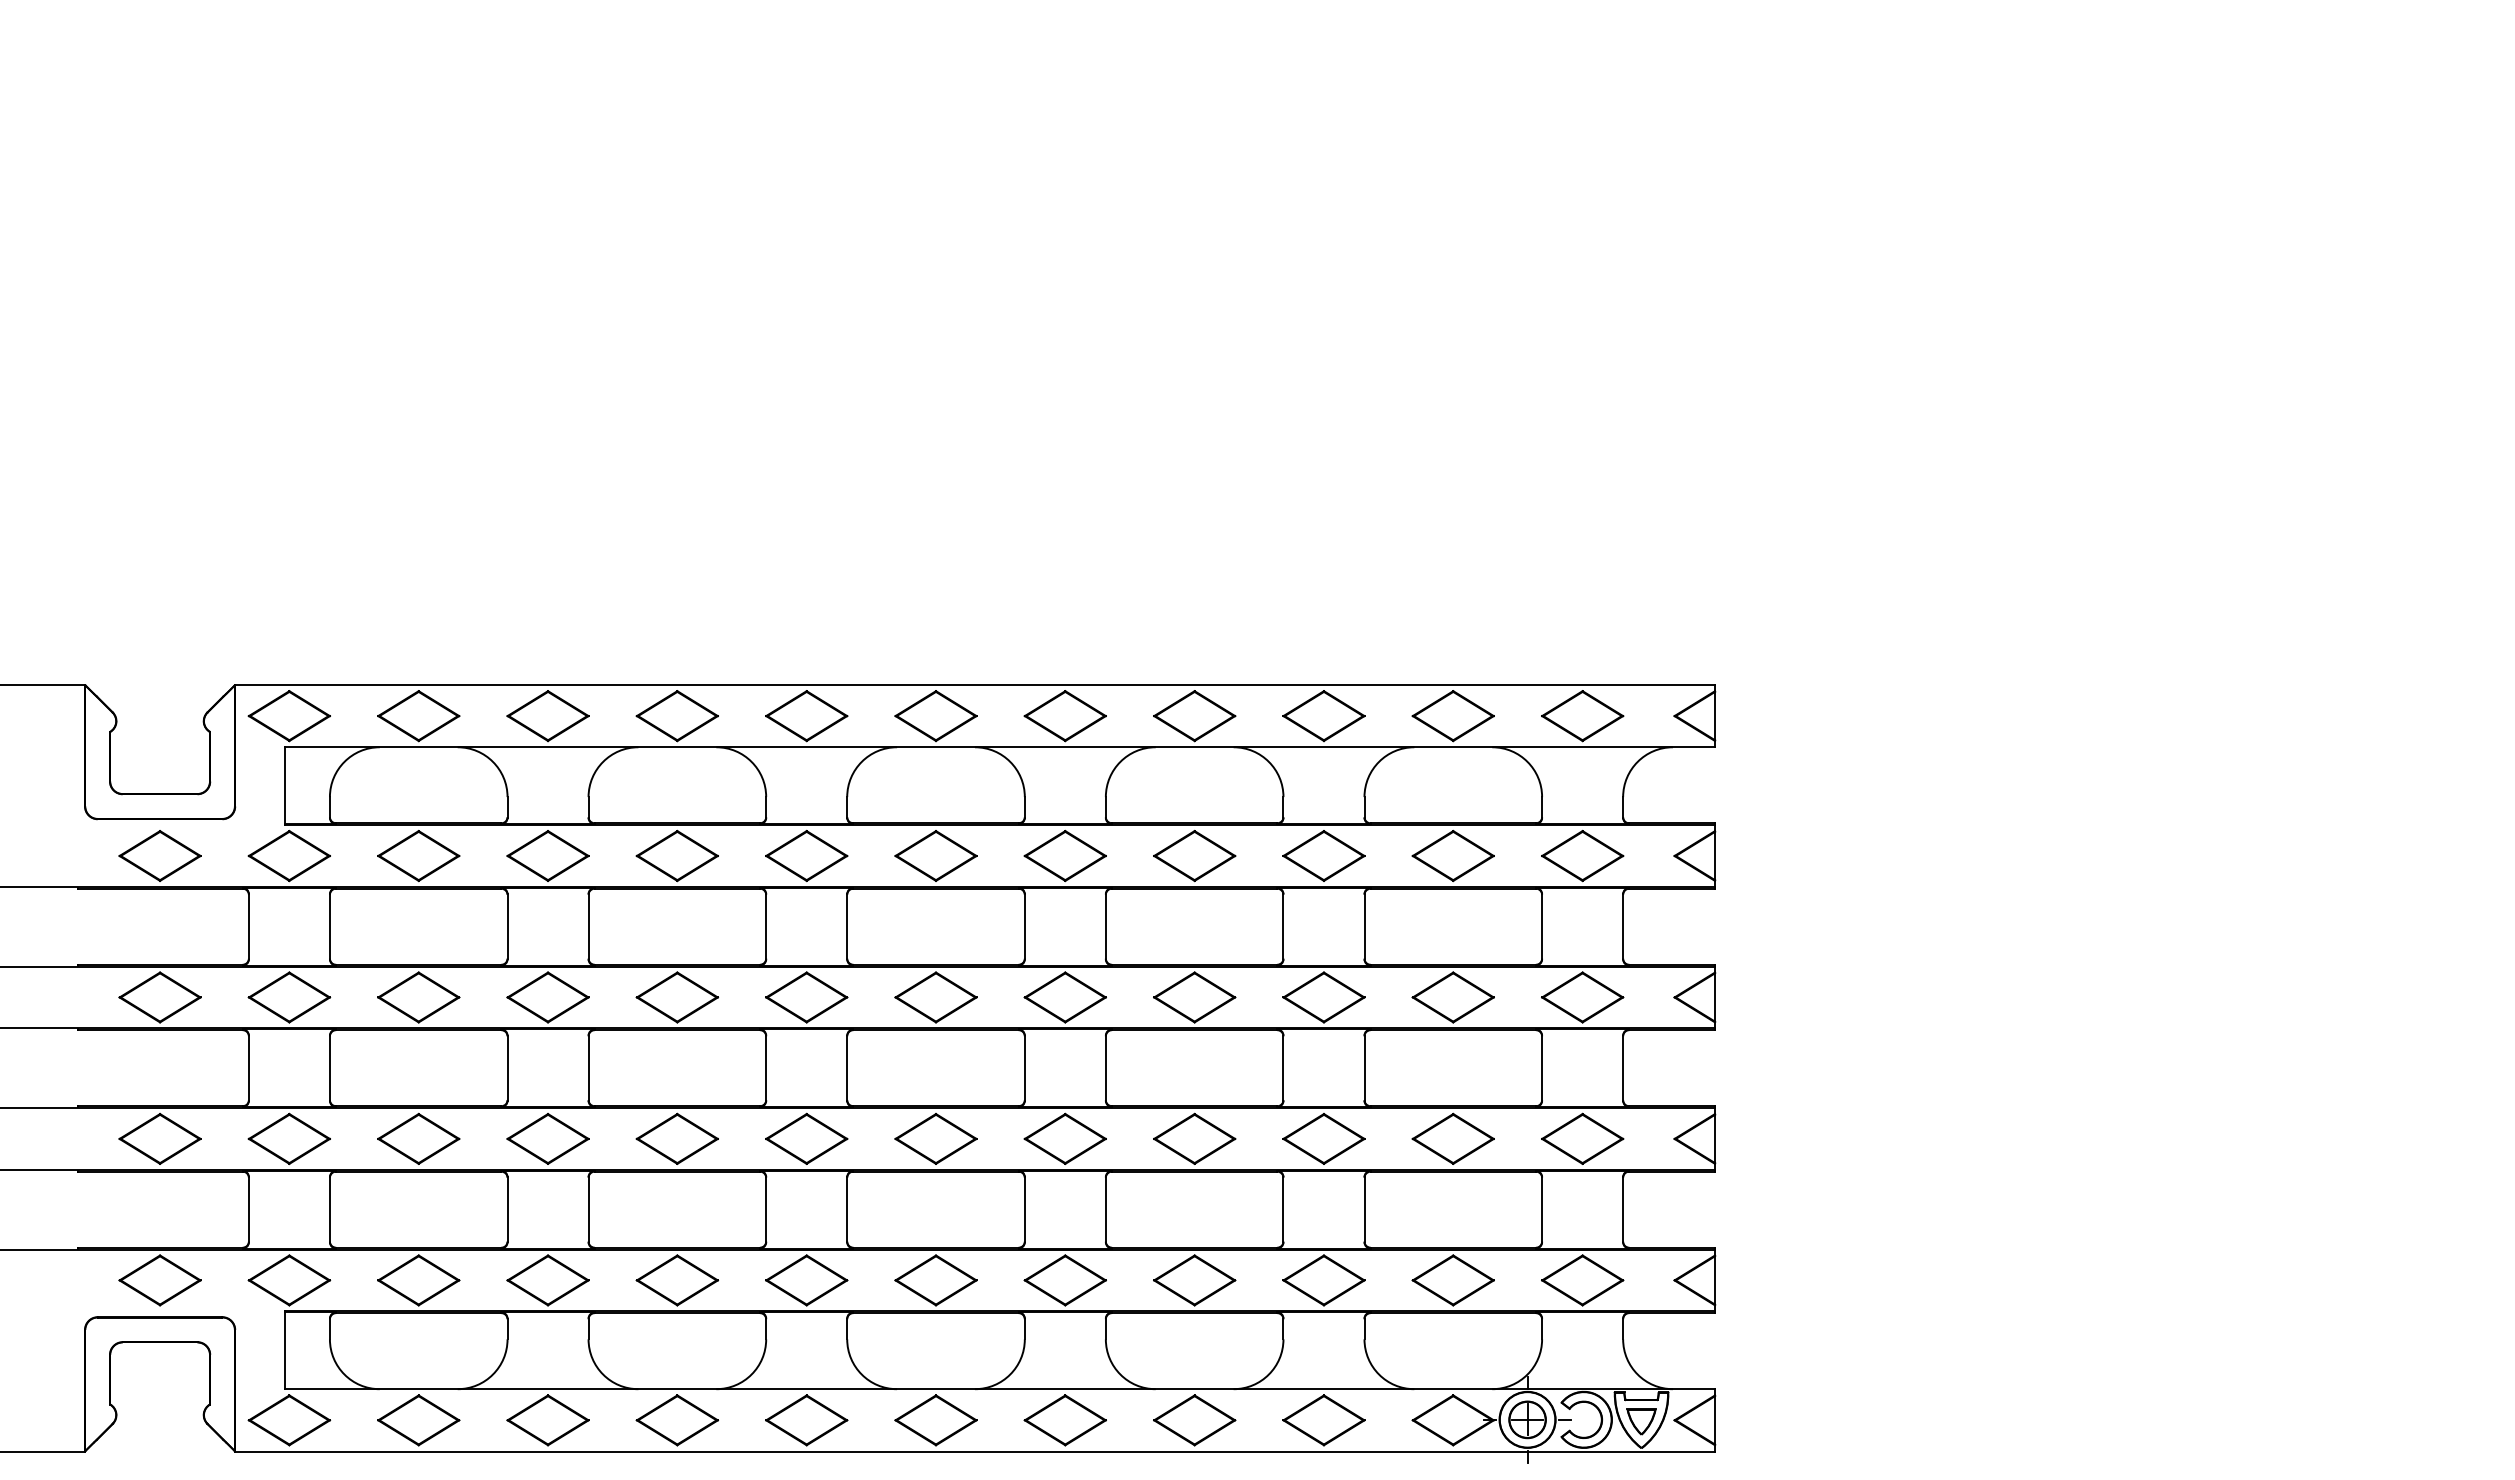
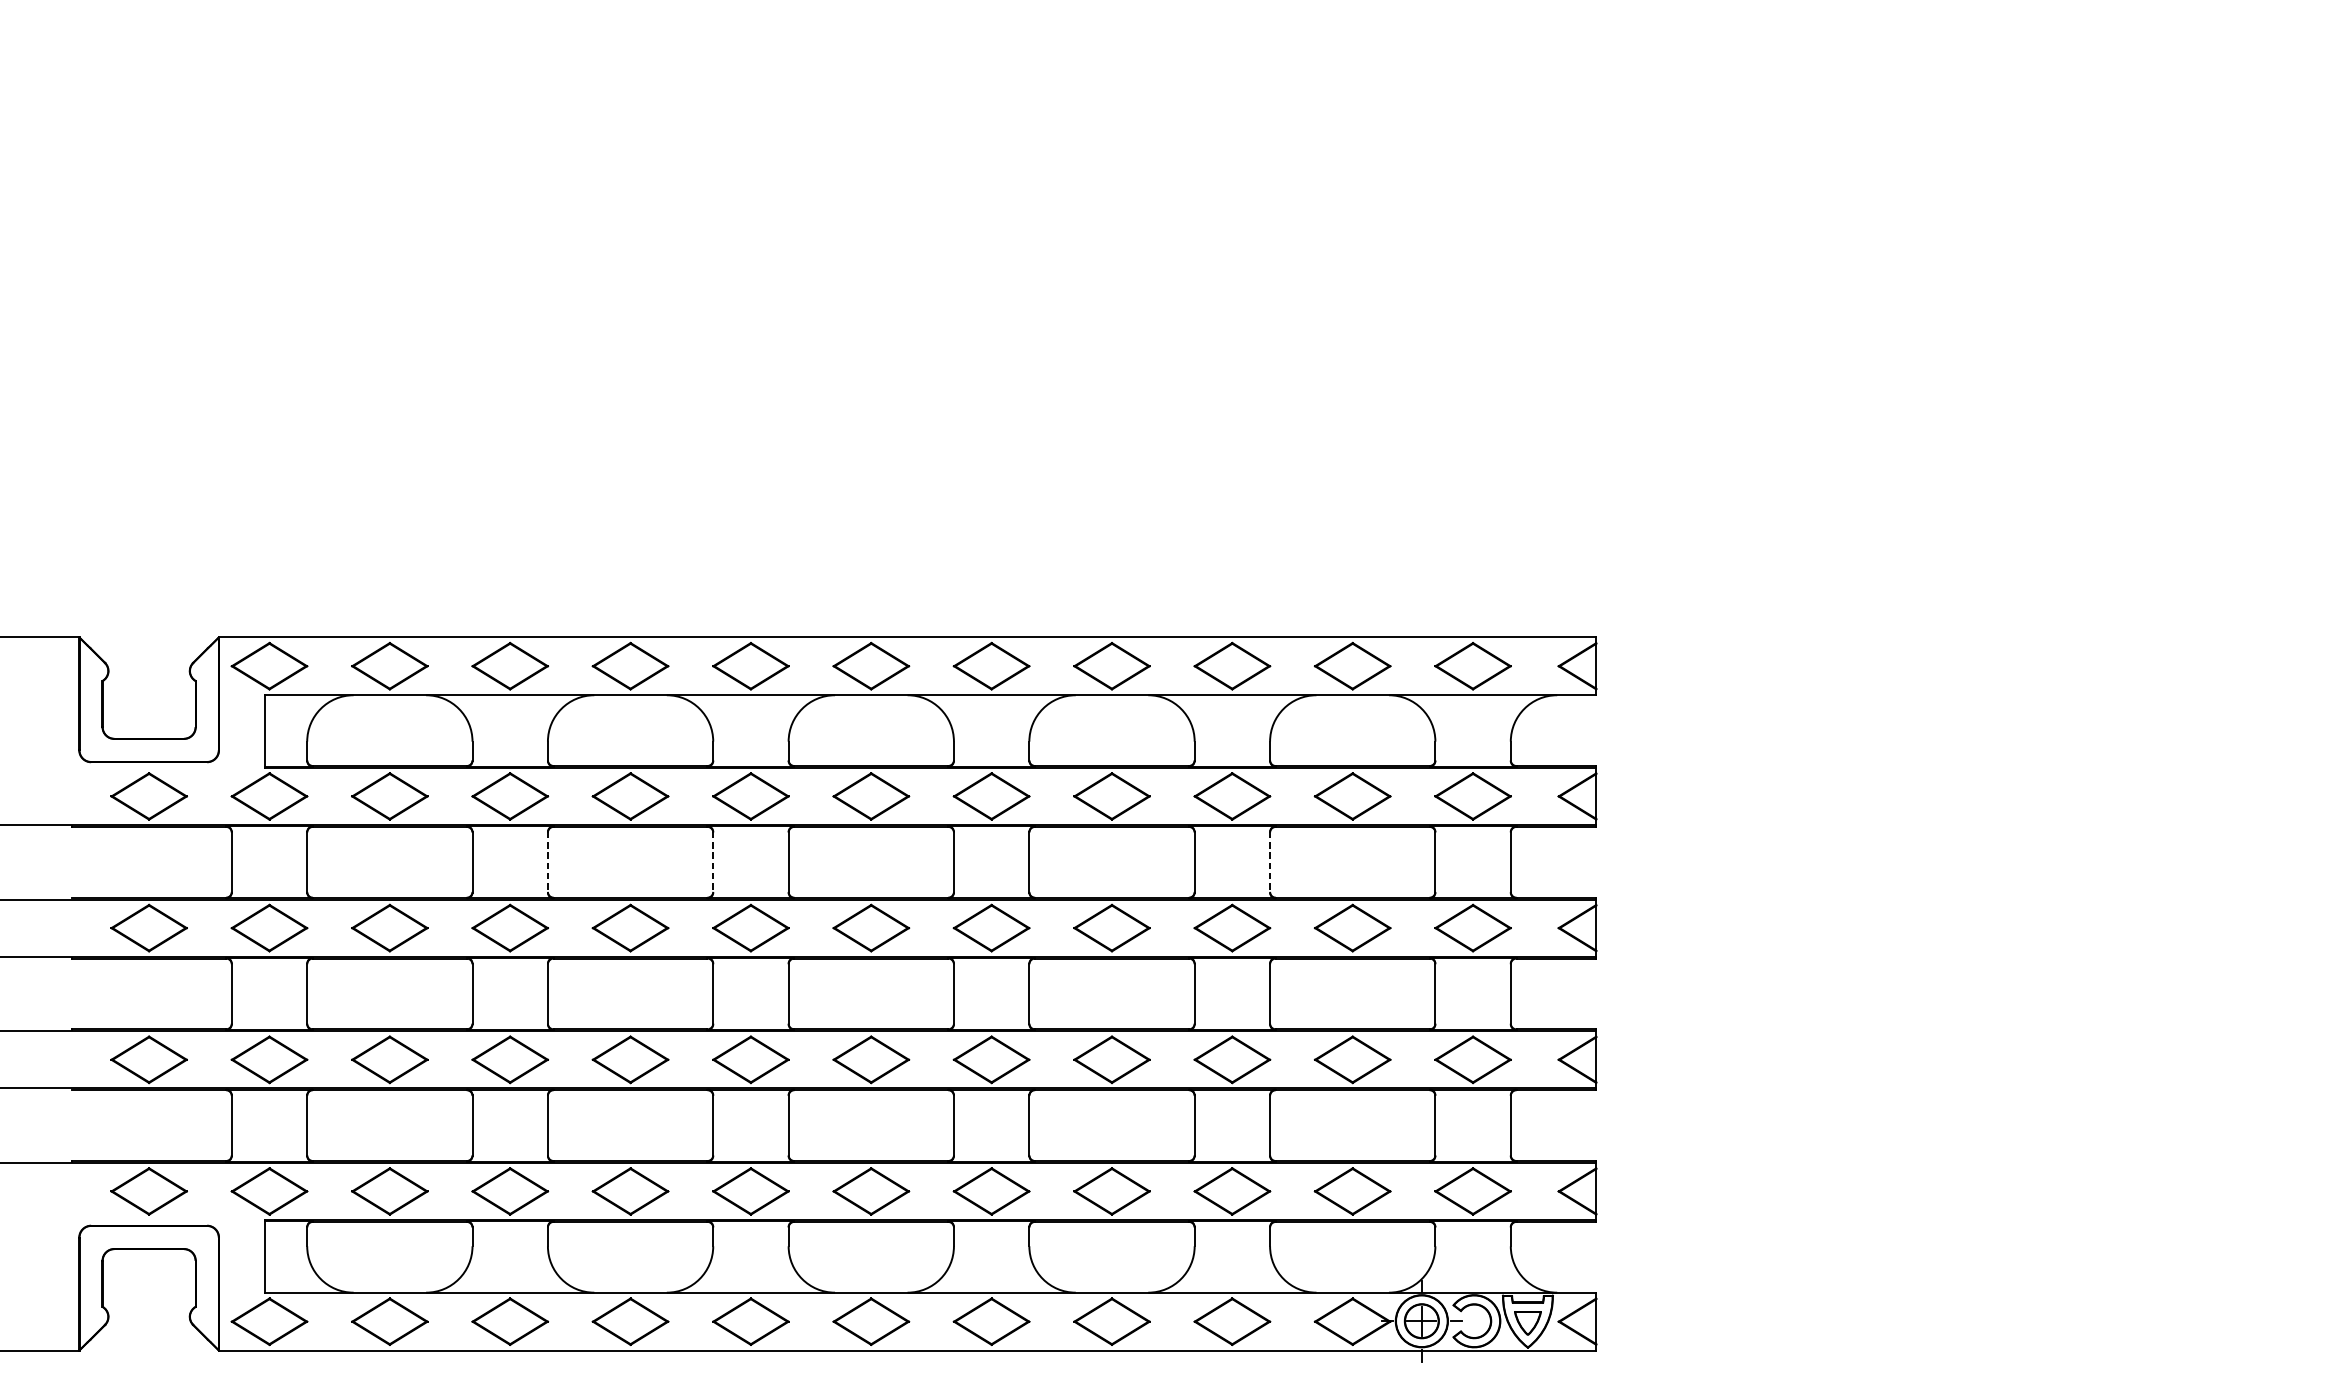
line: (588, 926) -> (547, 862), solid -> dashed
line: (766, 926) -> (713, 862), solid -> dashed
line: (1364, 926) -> (1270, 862), solid -> dashed

